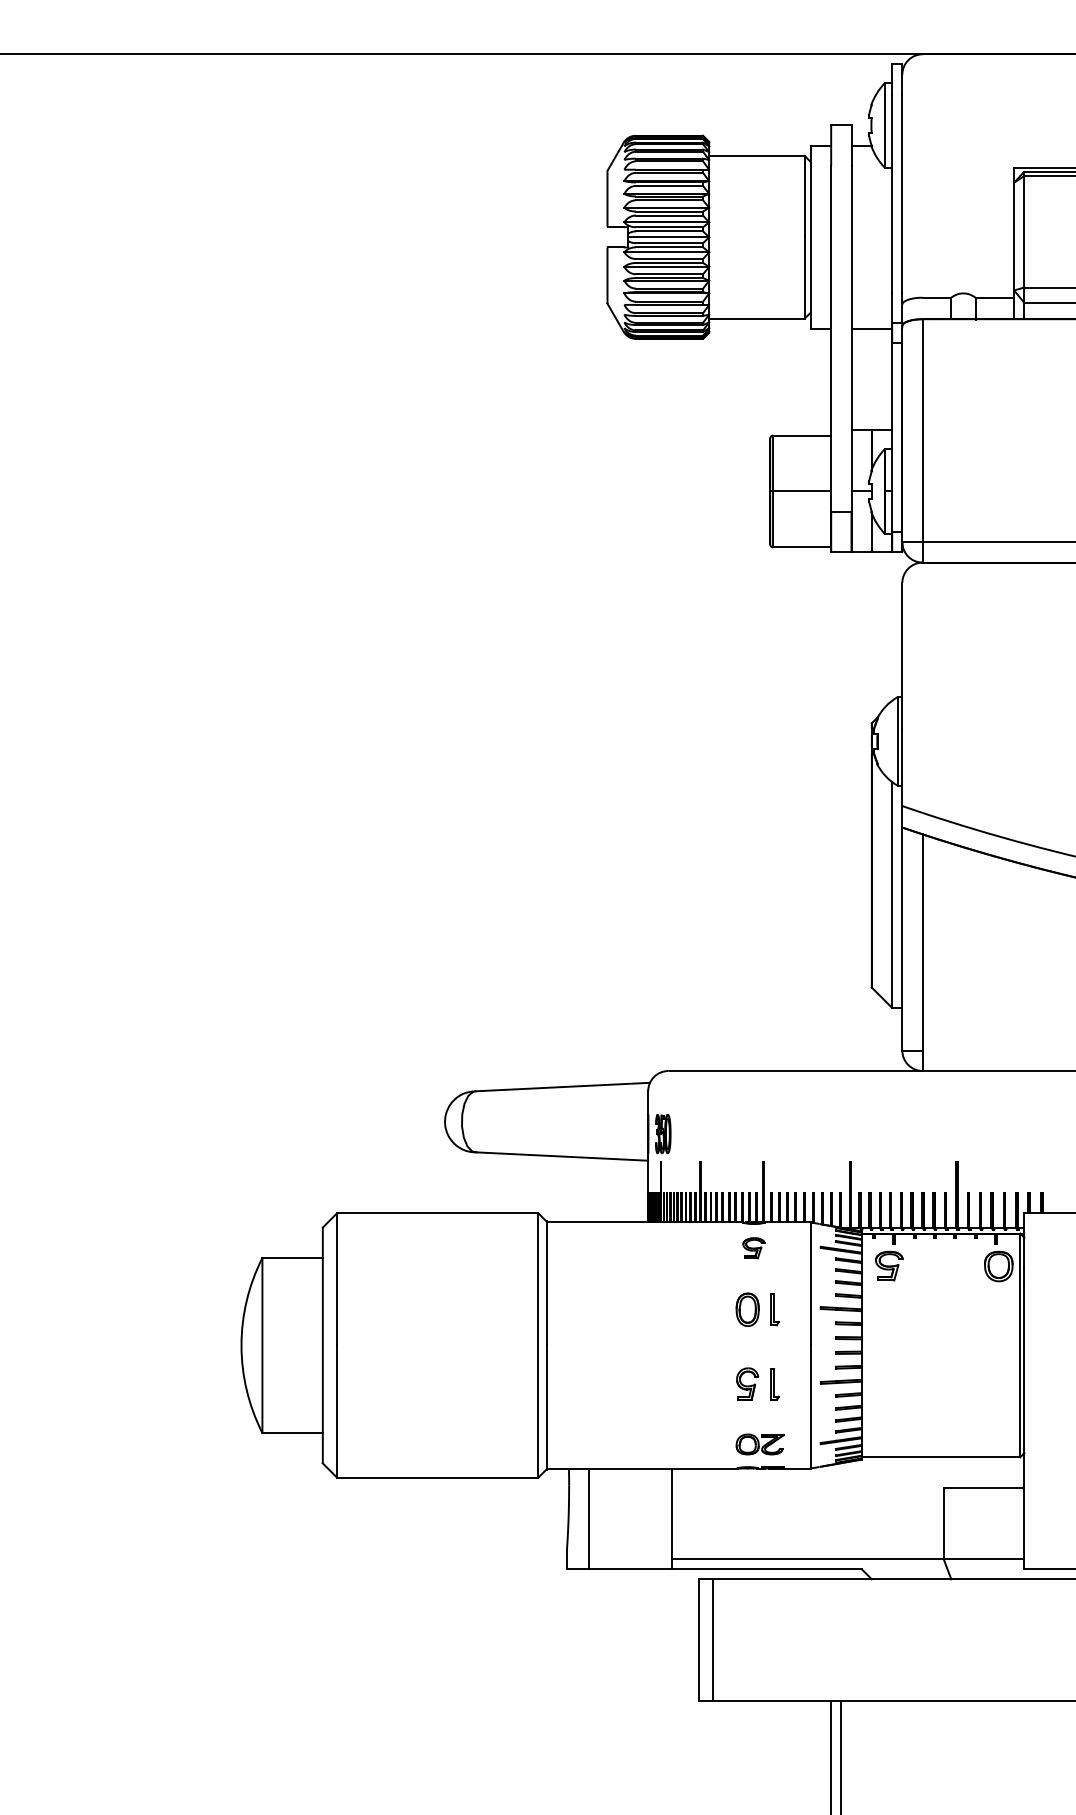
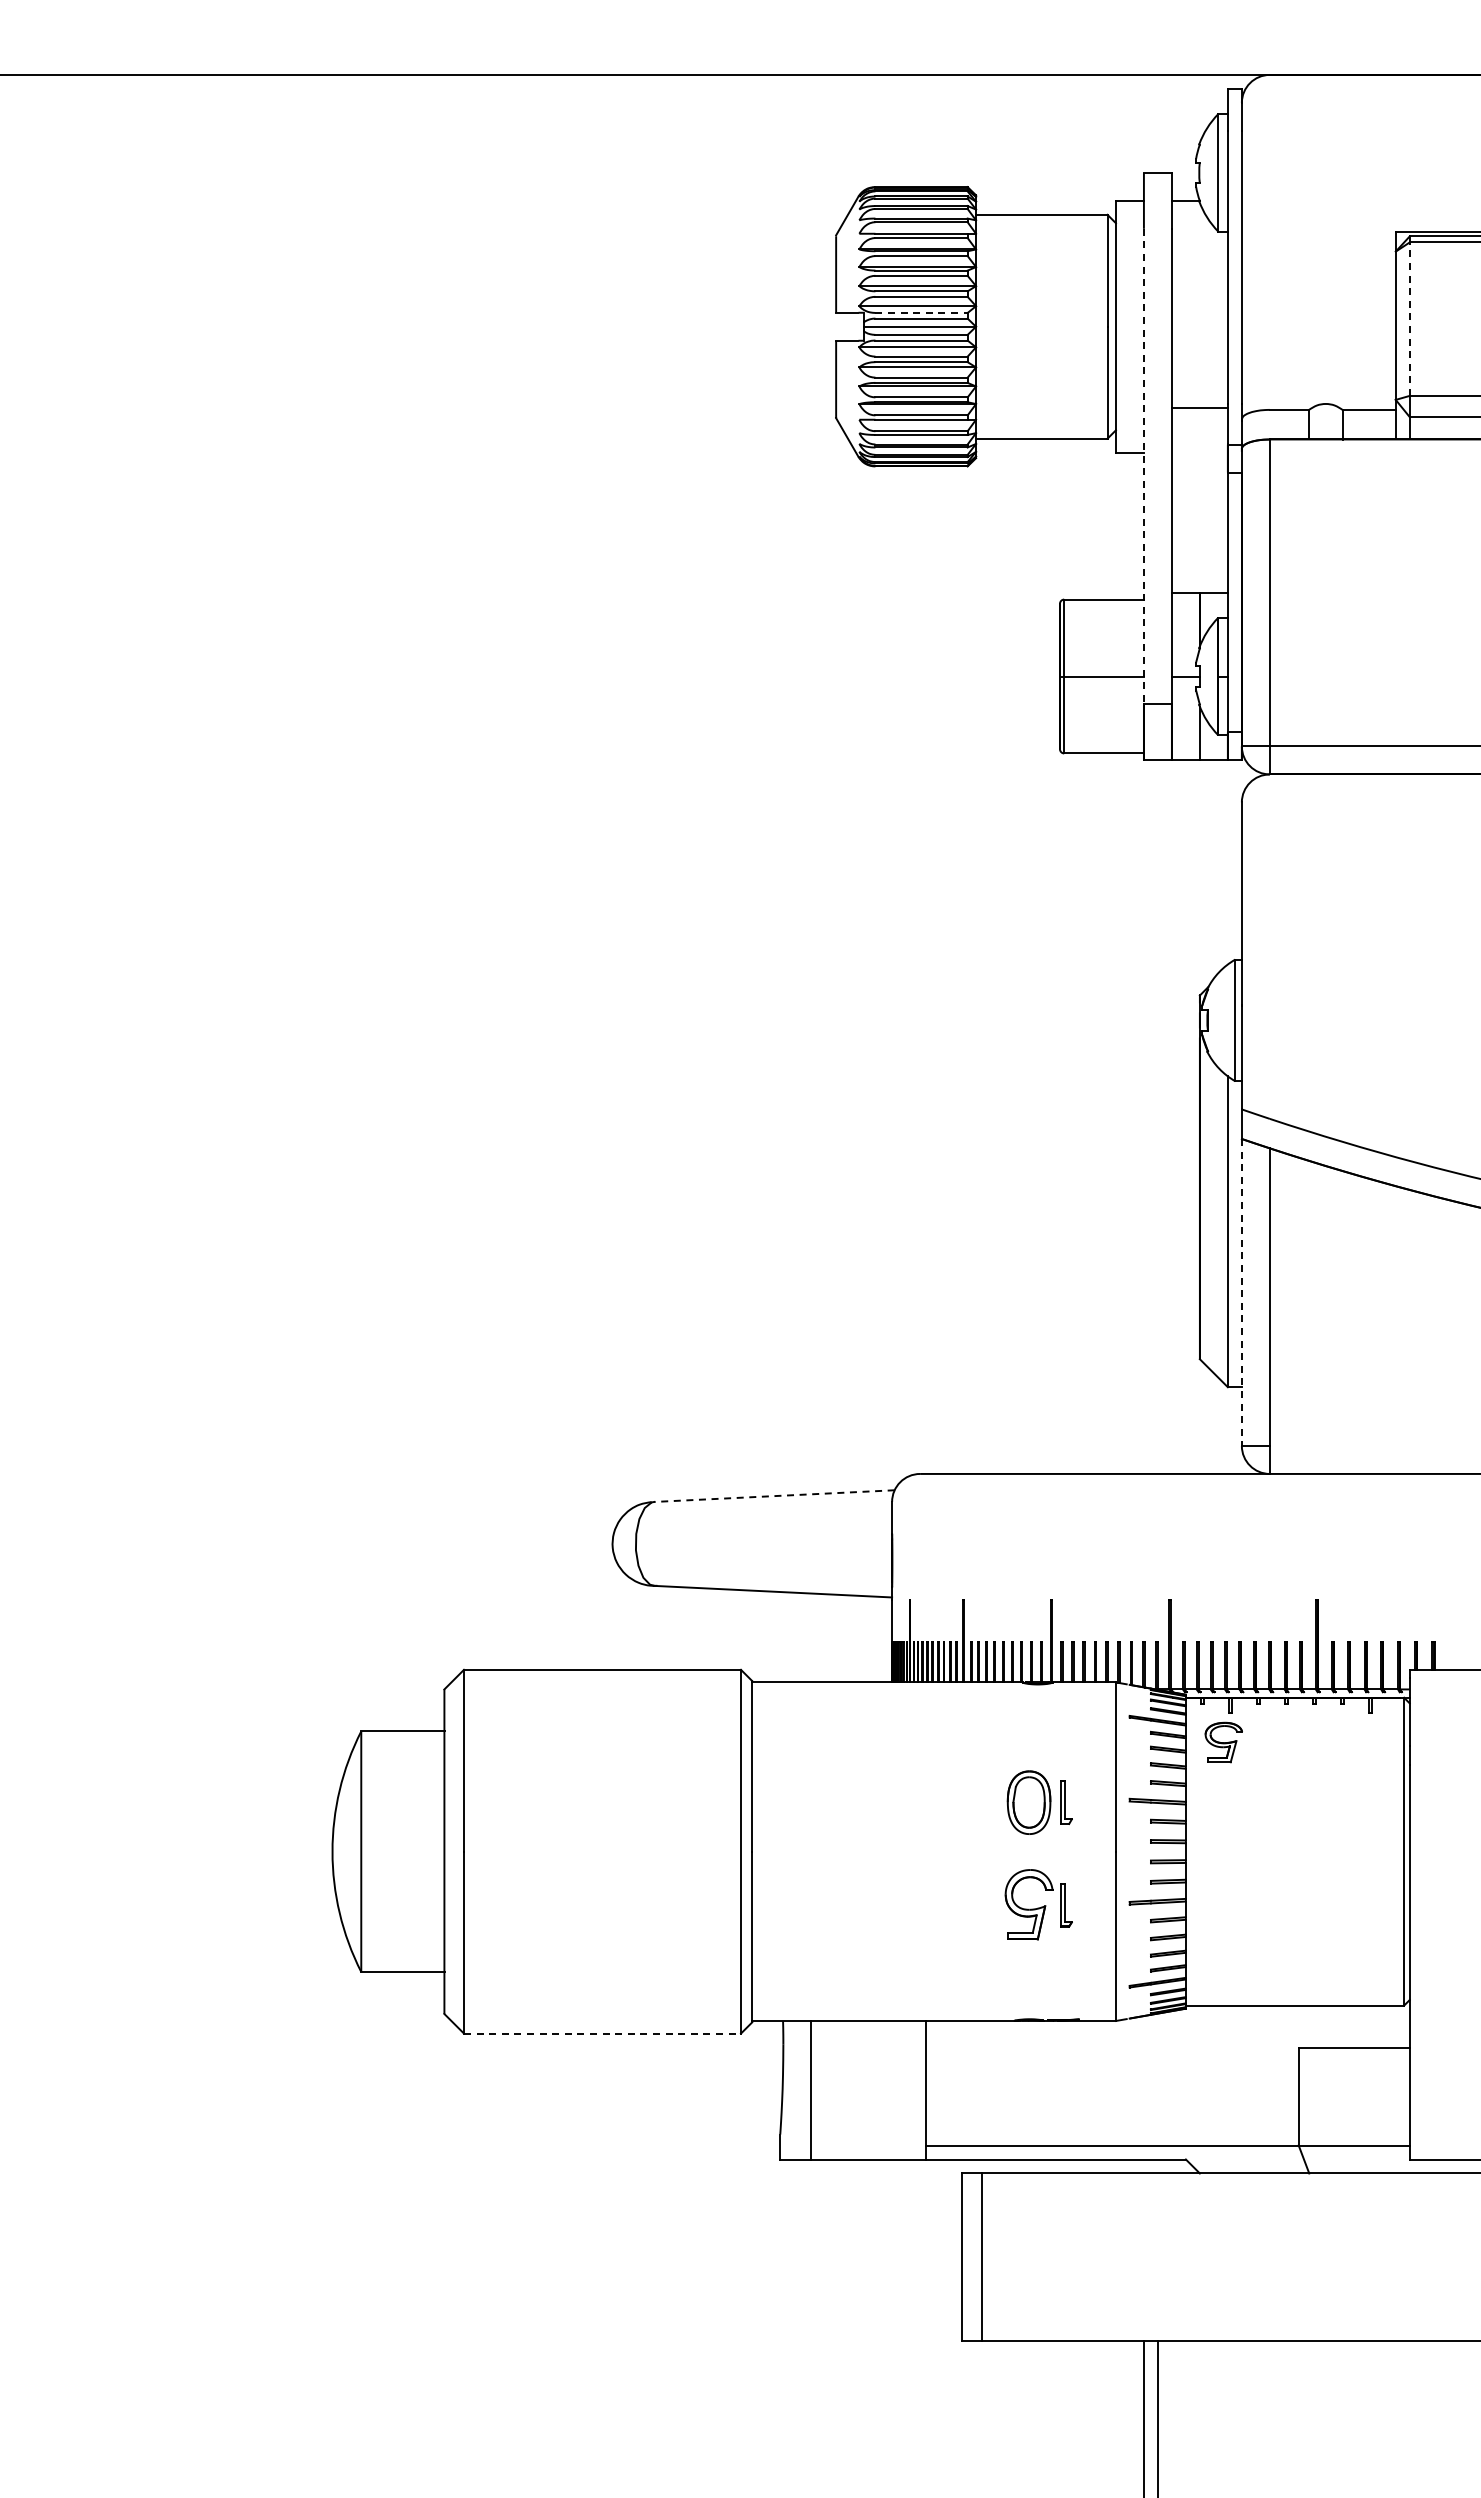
line: (670, 226) -> (922, 312), solid -> dashed
line: (1024, 232) -> (1409, 319), solid -> dashed
line: (871, 328) -> (1199, 407), moved
line: (830, 338) -> (1143, 466), solid -> dashed
line: (902, 939) -> (1241, 1292), solid -> dashed
line: (561, 1087) -> (773, 1496), solid -> dashed
part: (662, 1133) -> (912, 1560), removed
part: (753, 1247) -> (1037, 1717), removed
part: (998, 1266) -> (1374, 1742), removed
part: (747, 1309) -> (1028, 1802), size x1.4
part: (747, 1383) -> (1028, 1904), size x1.6
part: (759, 1444) -> (1045, 1987), removed
line: (437, 1477) -> (602, 2033), solid -> dashed

